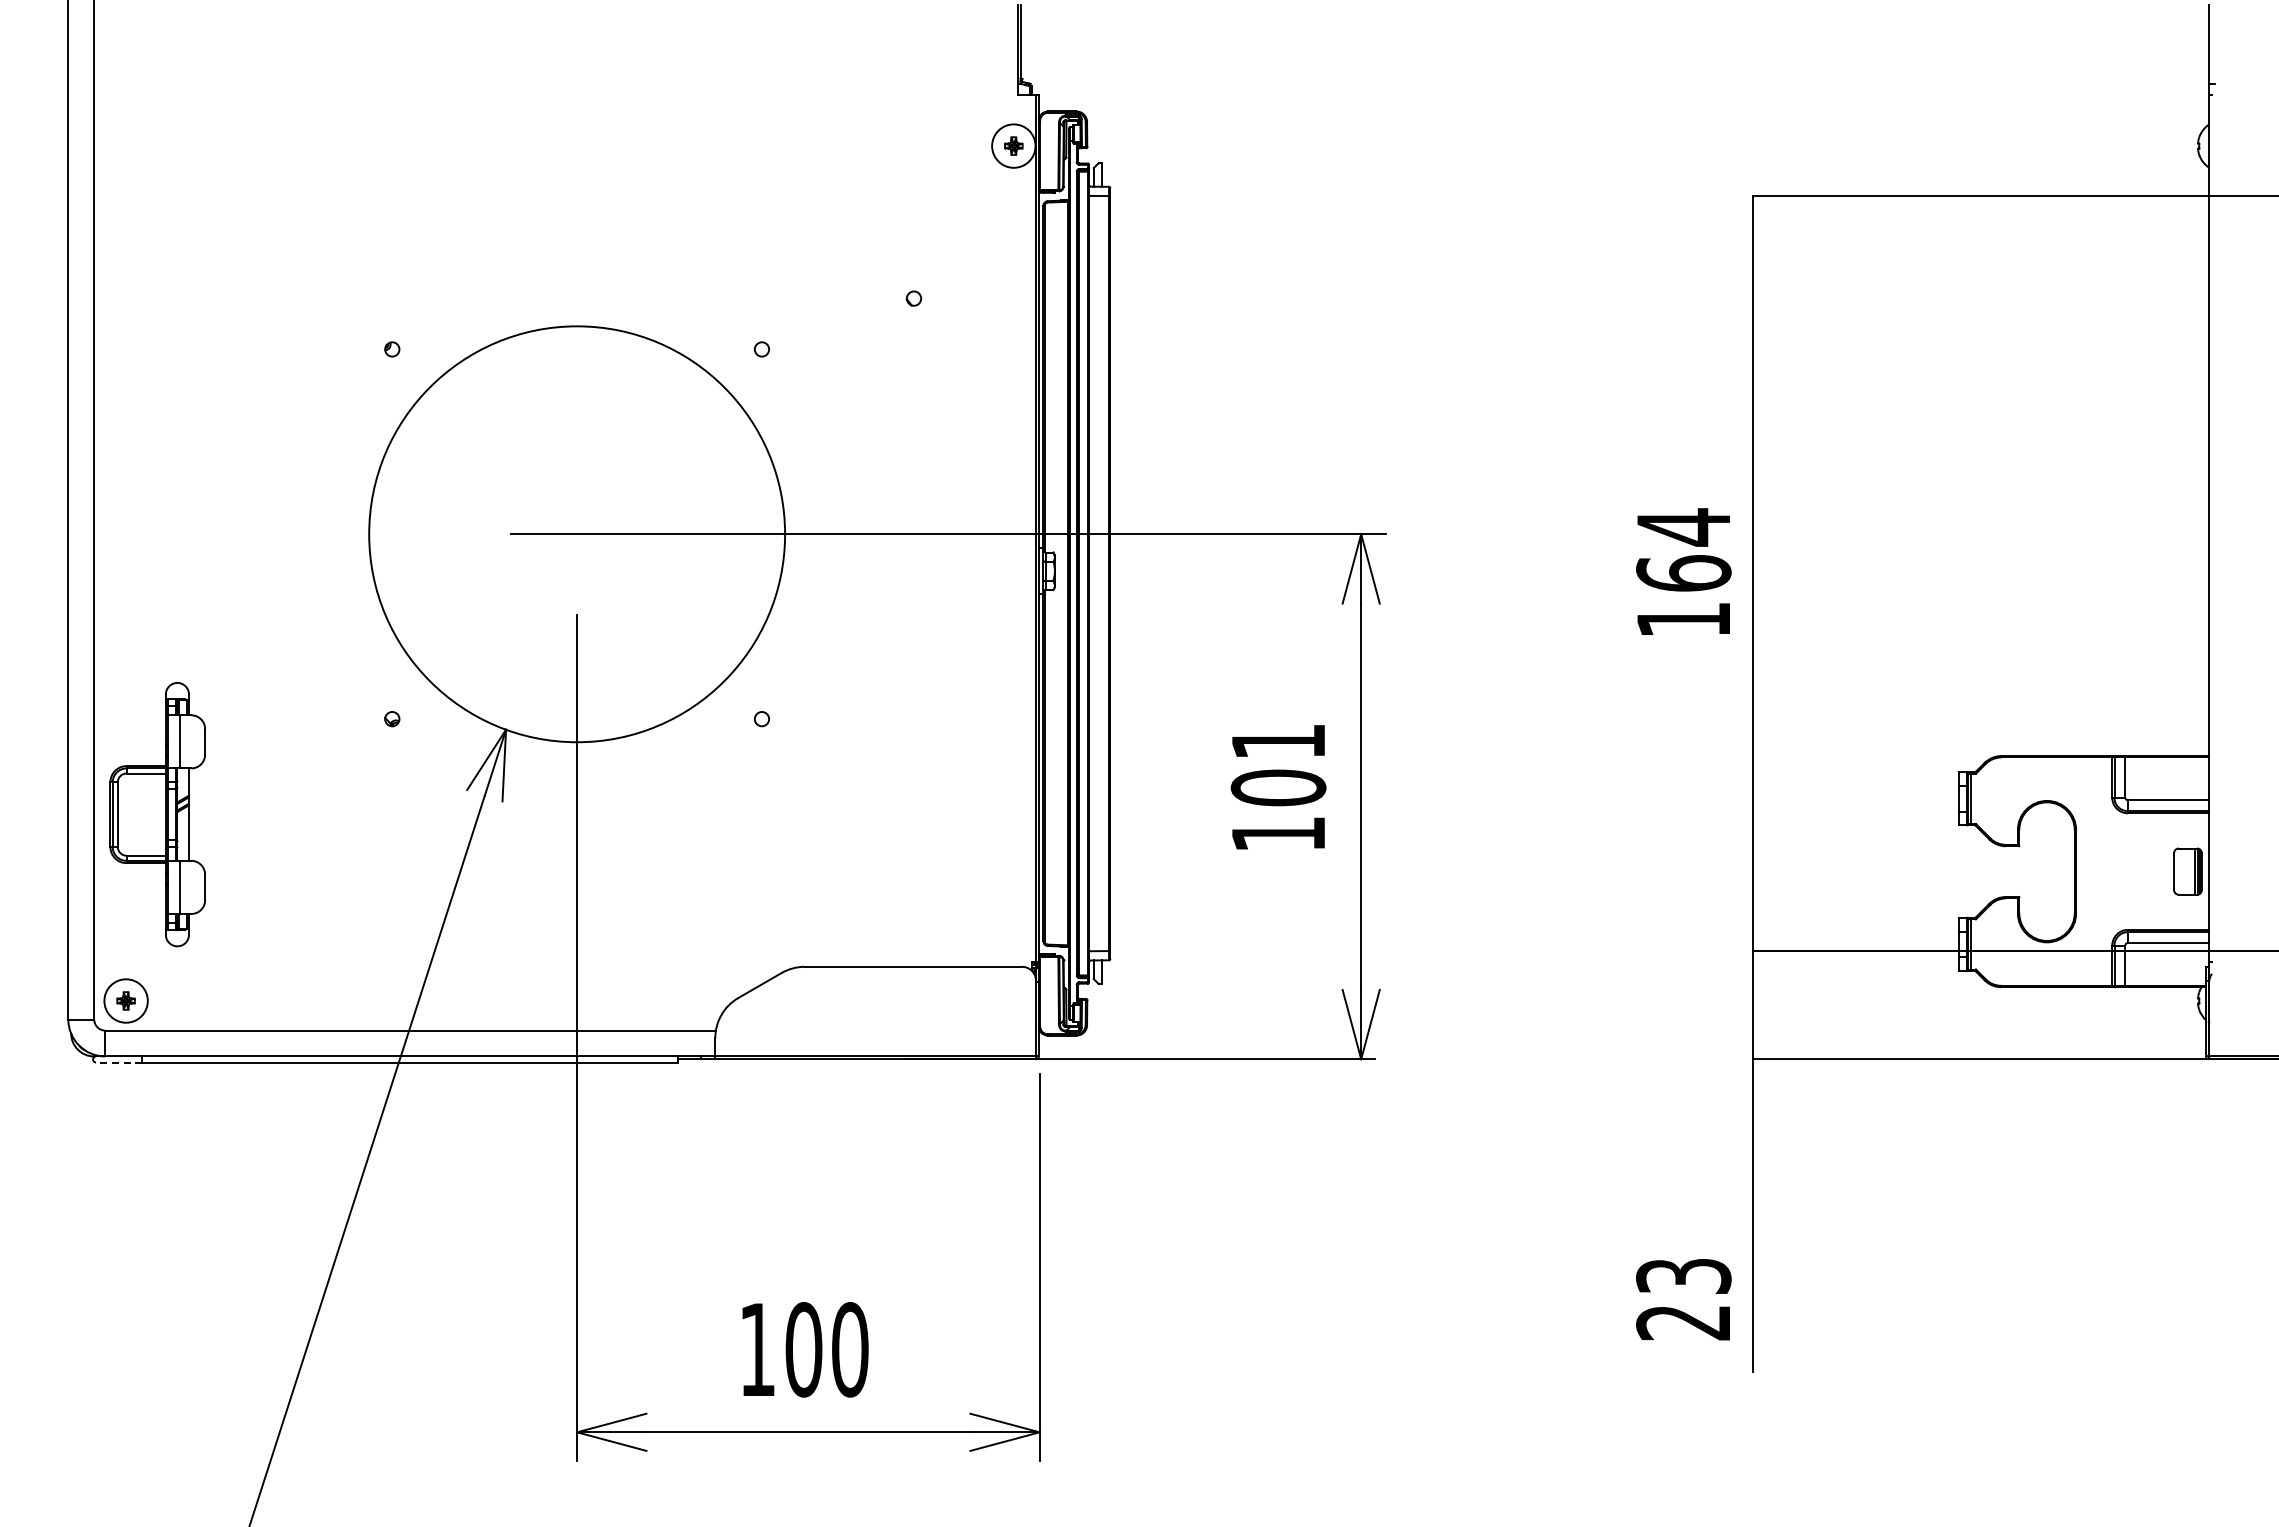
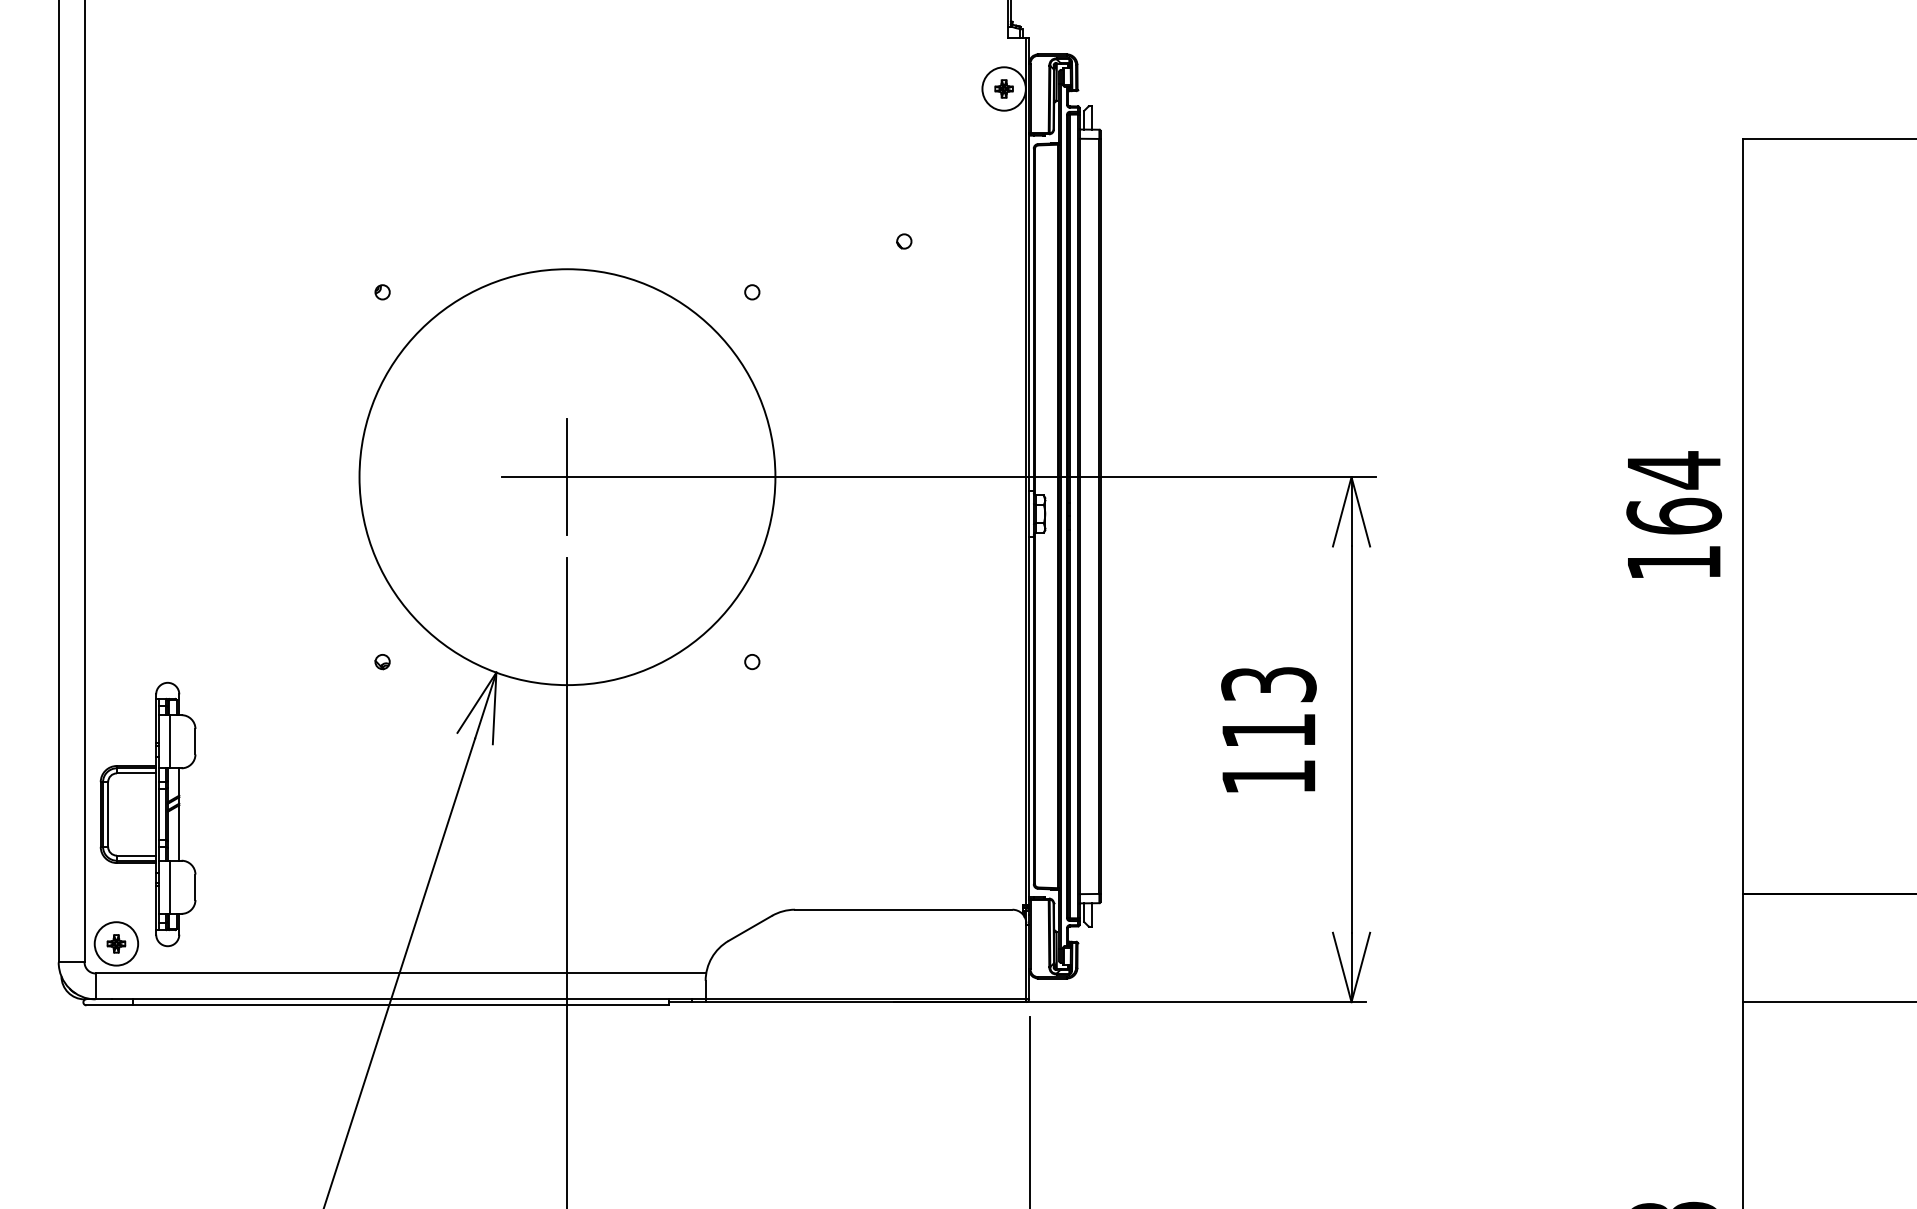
line: (577, 534) -> (567, 477), added
text: (1278, 765) -> (1268, 708), 101 -> 113
part: (157, 814) -> (147, 814), moved
line: (118, 1062) -> (108, 1005), dashed -> solid

